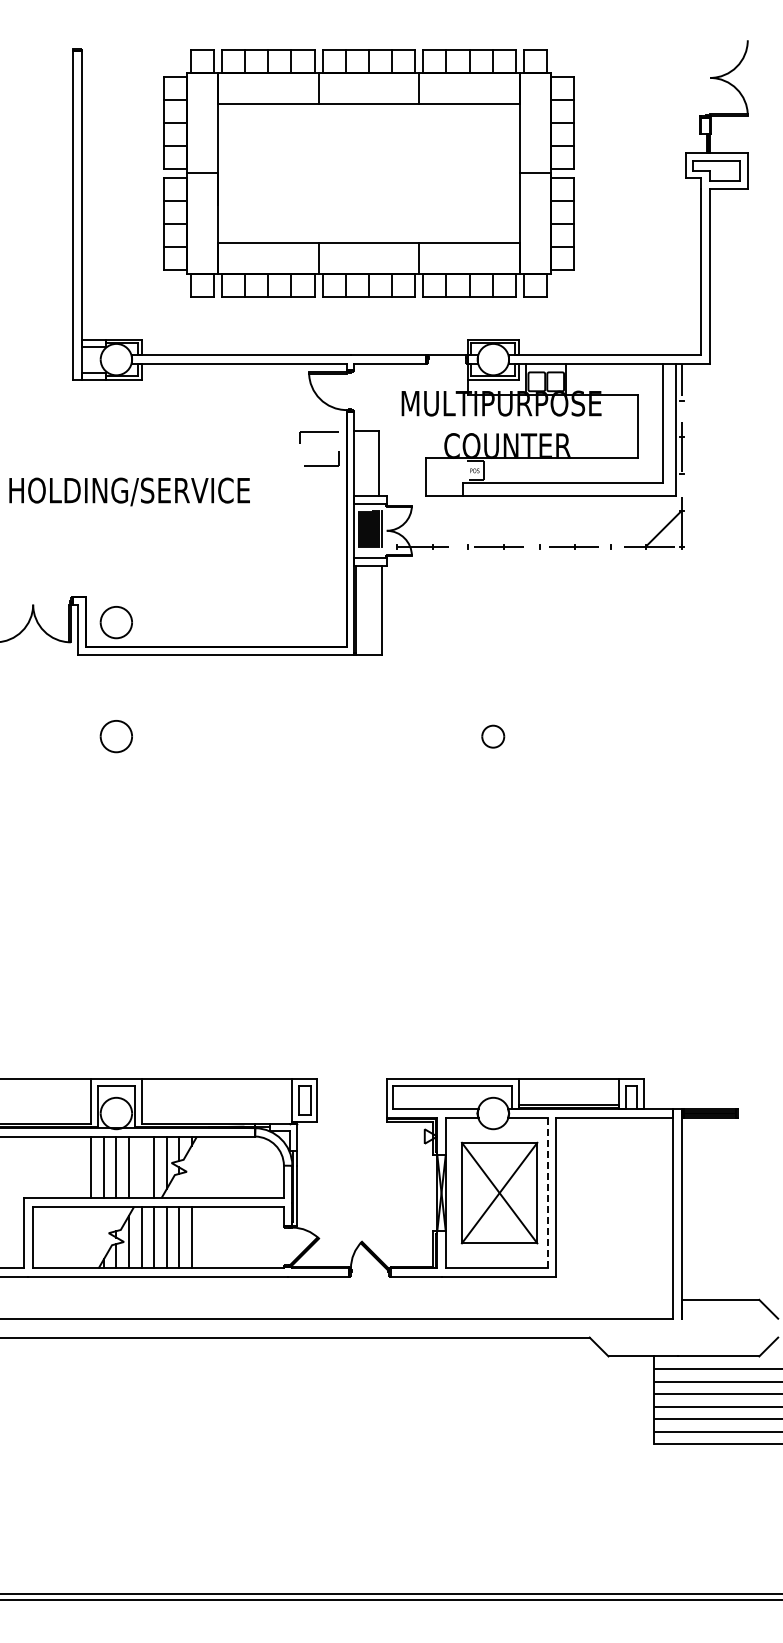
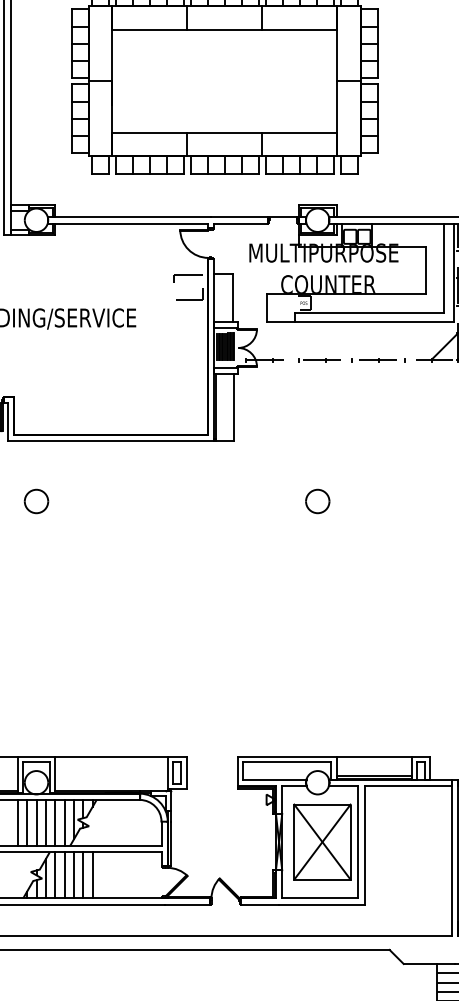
part: (115, 622) -> (35, 416), removed
part: (492, 736) -> (317, 501), size x1.43
line: (141, 1167) -> (55, 823), added
line: (547, 1193) -> (358, 842), dashed -> solid

